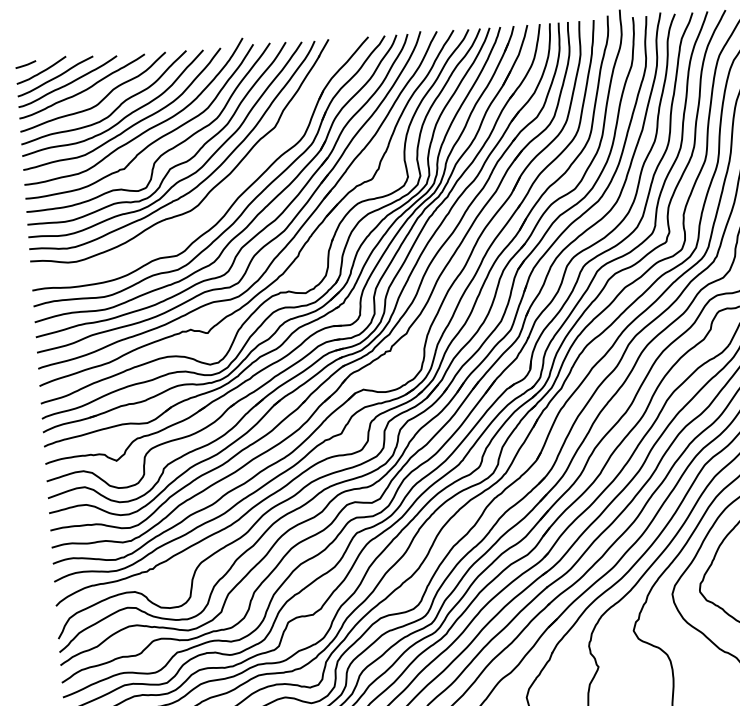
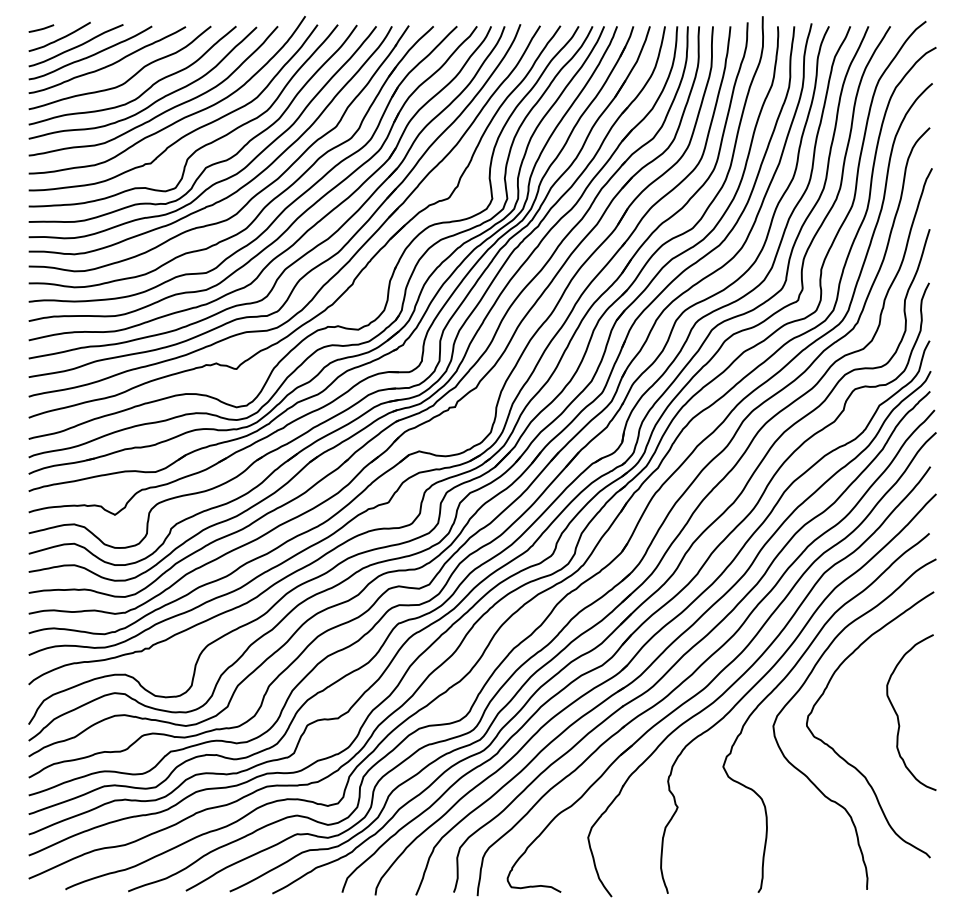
part: (225, 192) -> (270, 200), added

